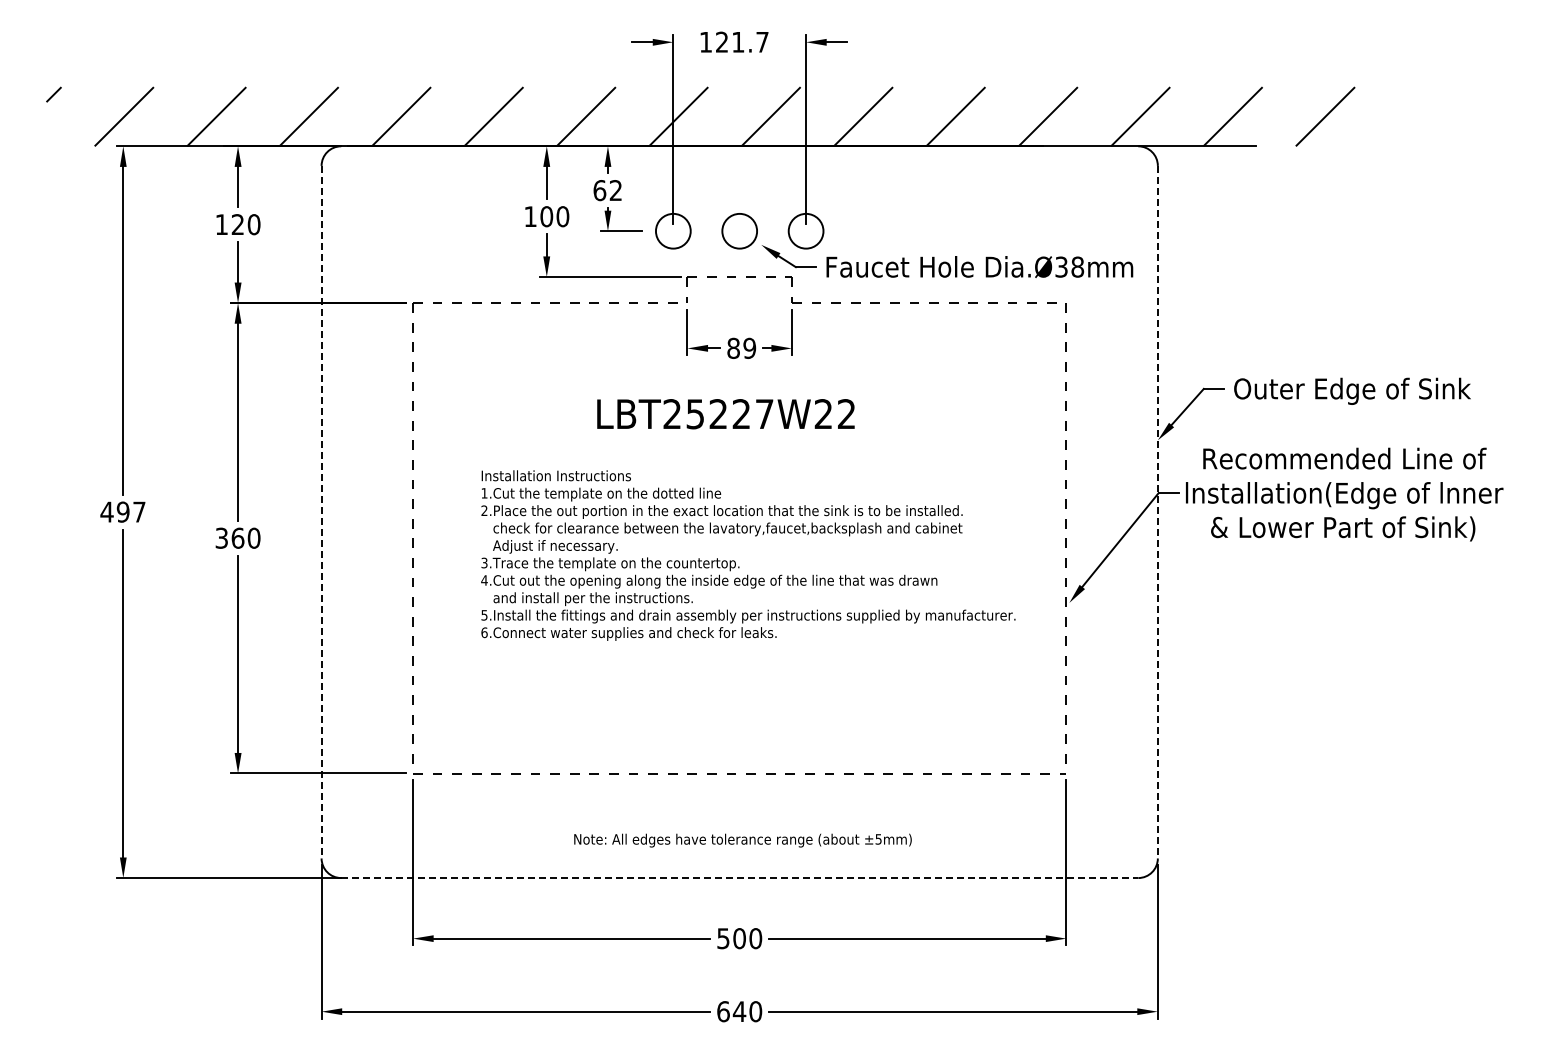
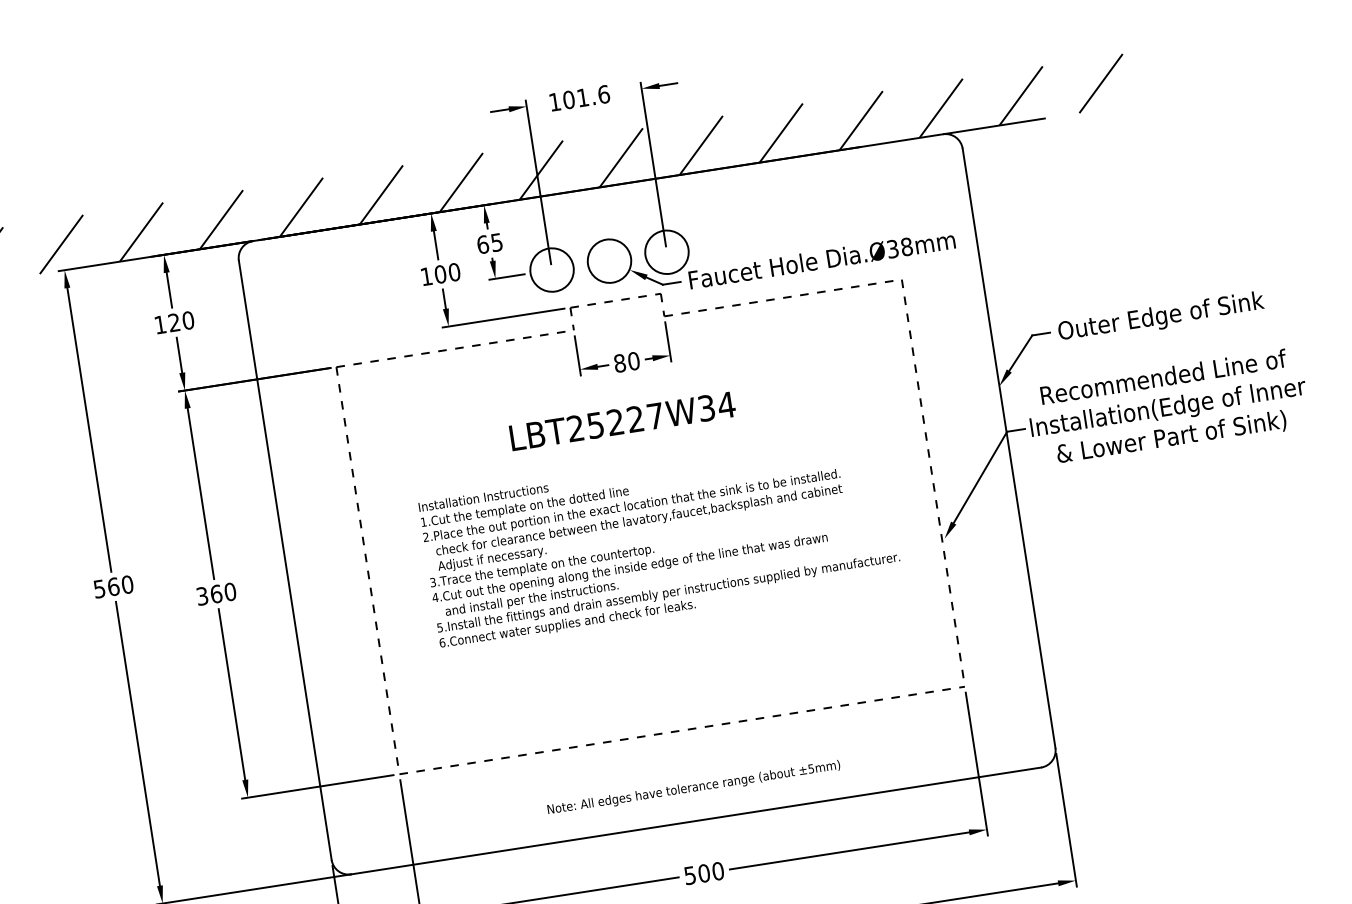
text: (741, 41) -> (585, 96), 121.7 -> 101.6
text: (615, 190) -> (496, 242), 62 -> 65
circle: (673, 231) -> (552, 270), size x1.43
circle: (739, 231) -> (609, 261), size x1.43
circle: (805, 231) -> (666, 252), size x1.43
text: (749, 348) -> (633, 361), 89 -> 80
text: (835, 414) -> (716, 406), LBT25227W22 -> LBT25227W34
text: (122, 511) -> (112, 586), 497 -> 560
line: (321, 512) -> (285, 560), dashed -> solid
line: (1157, 512) -> (1008, 448), dashed -> solid
line: (739, 878) -> (696, 821), dashed -> solid

